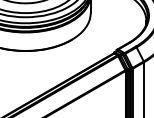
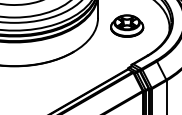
part: (112, 19) -> (126, 25), added

